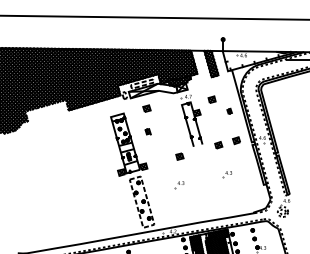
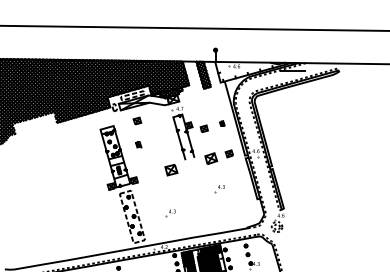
part: (211, 99) -> (203, 128), moved
part: (218, 145) -> (210, 158), size x1.6
part: (179, 156) -> (170, 170), size x1.6
part: (179, 185) -> (170, 213), moved

